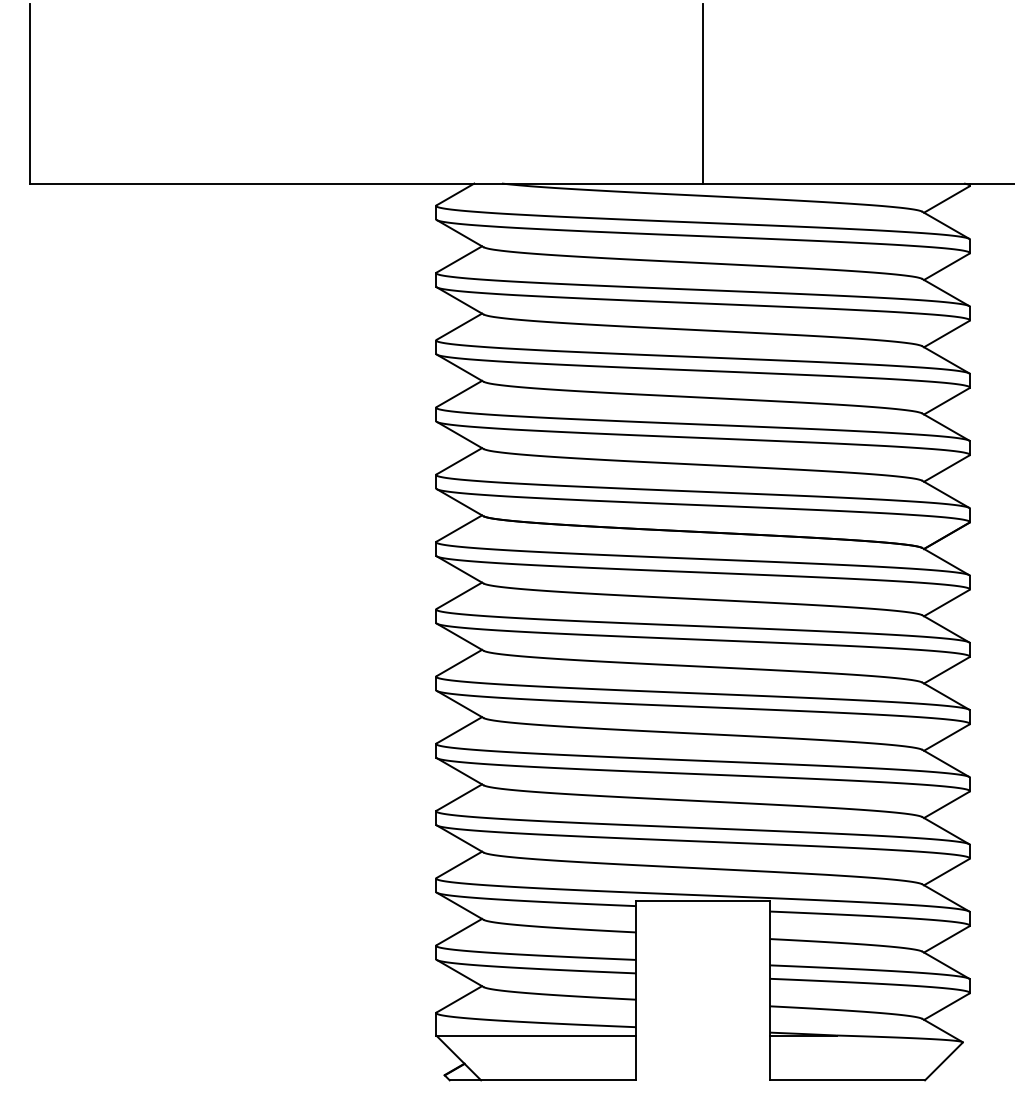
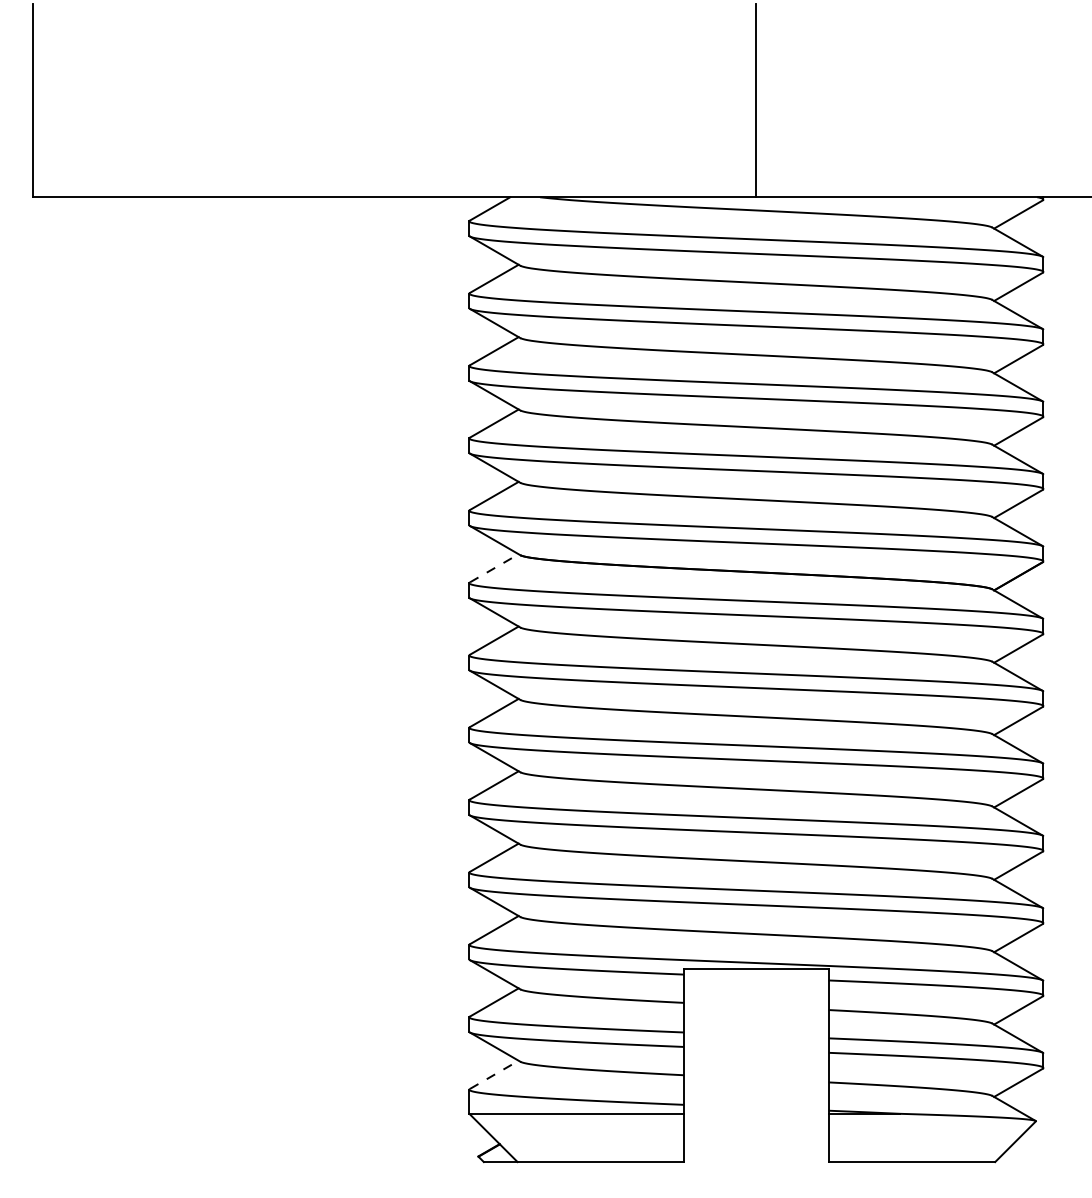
line: (459, 528) -> (494, 568), solid -> dashed
line: (459, 998) -> (494, 1074), solid -> dashed

